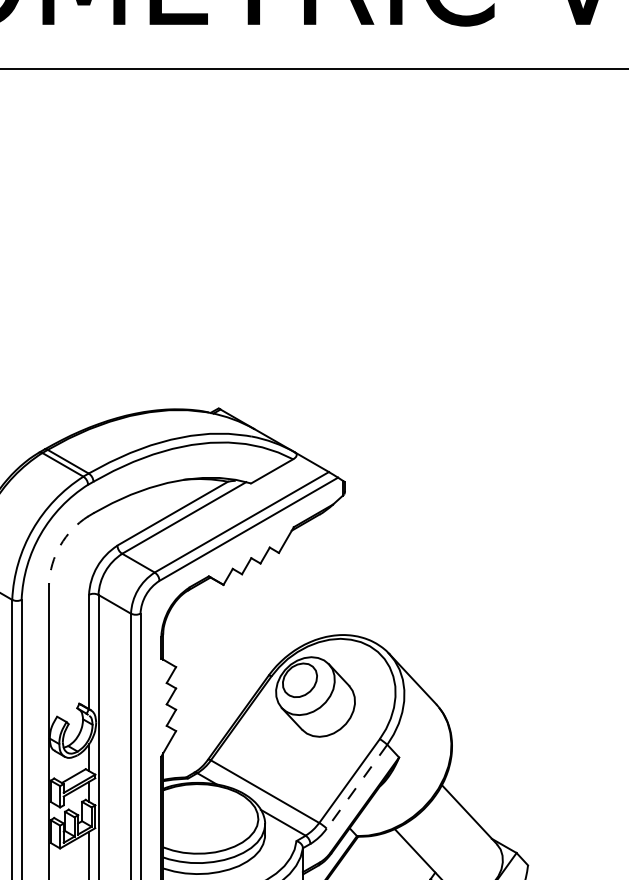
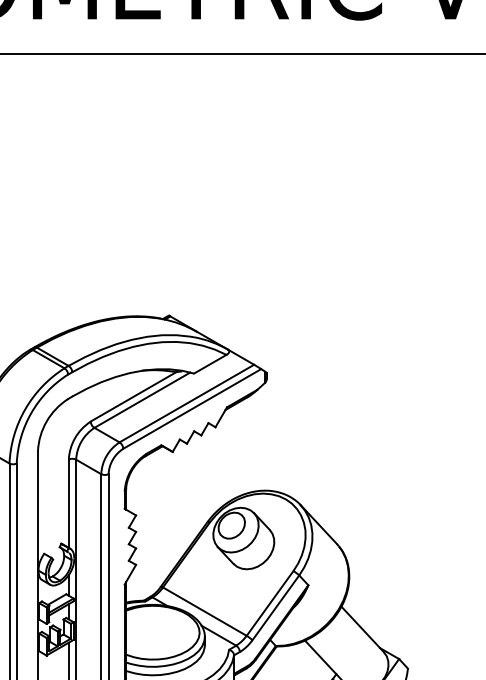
arc: (60, 545) -> (46, 421), dashed -> solid
line: (356, 786) -> (275, 607), dashed -> solid

